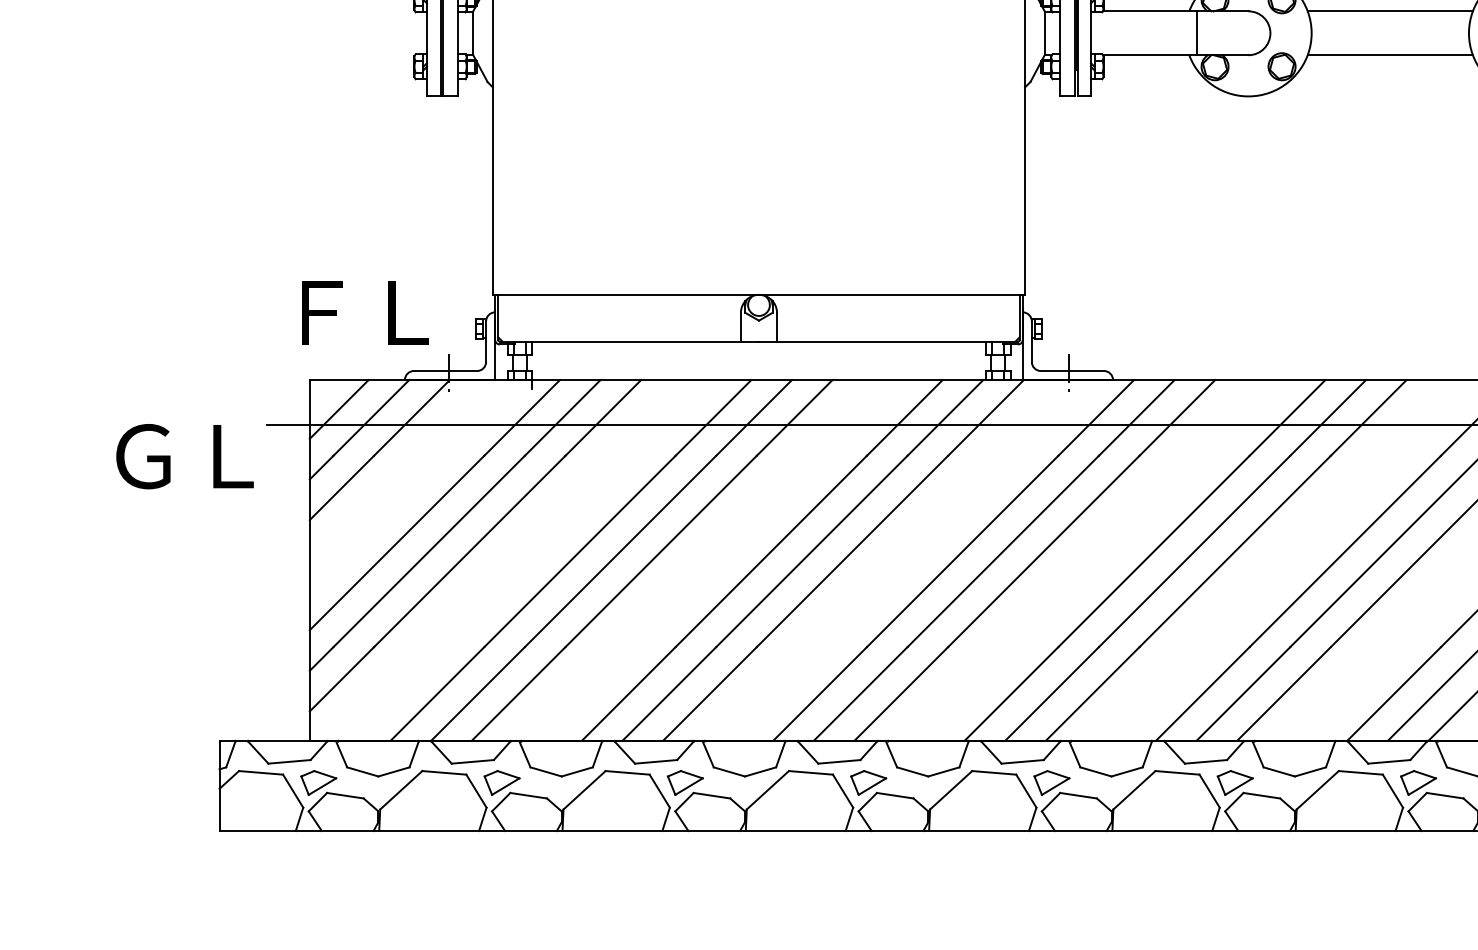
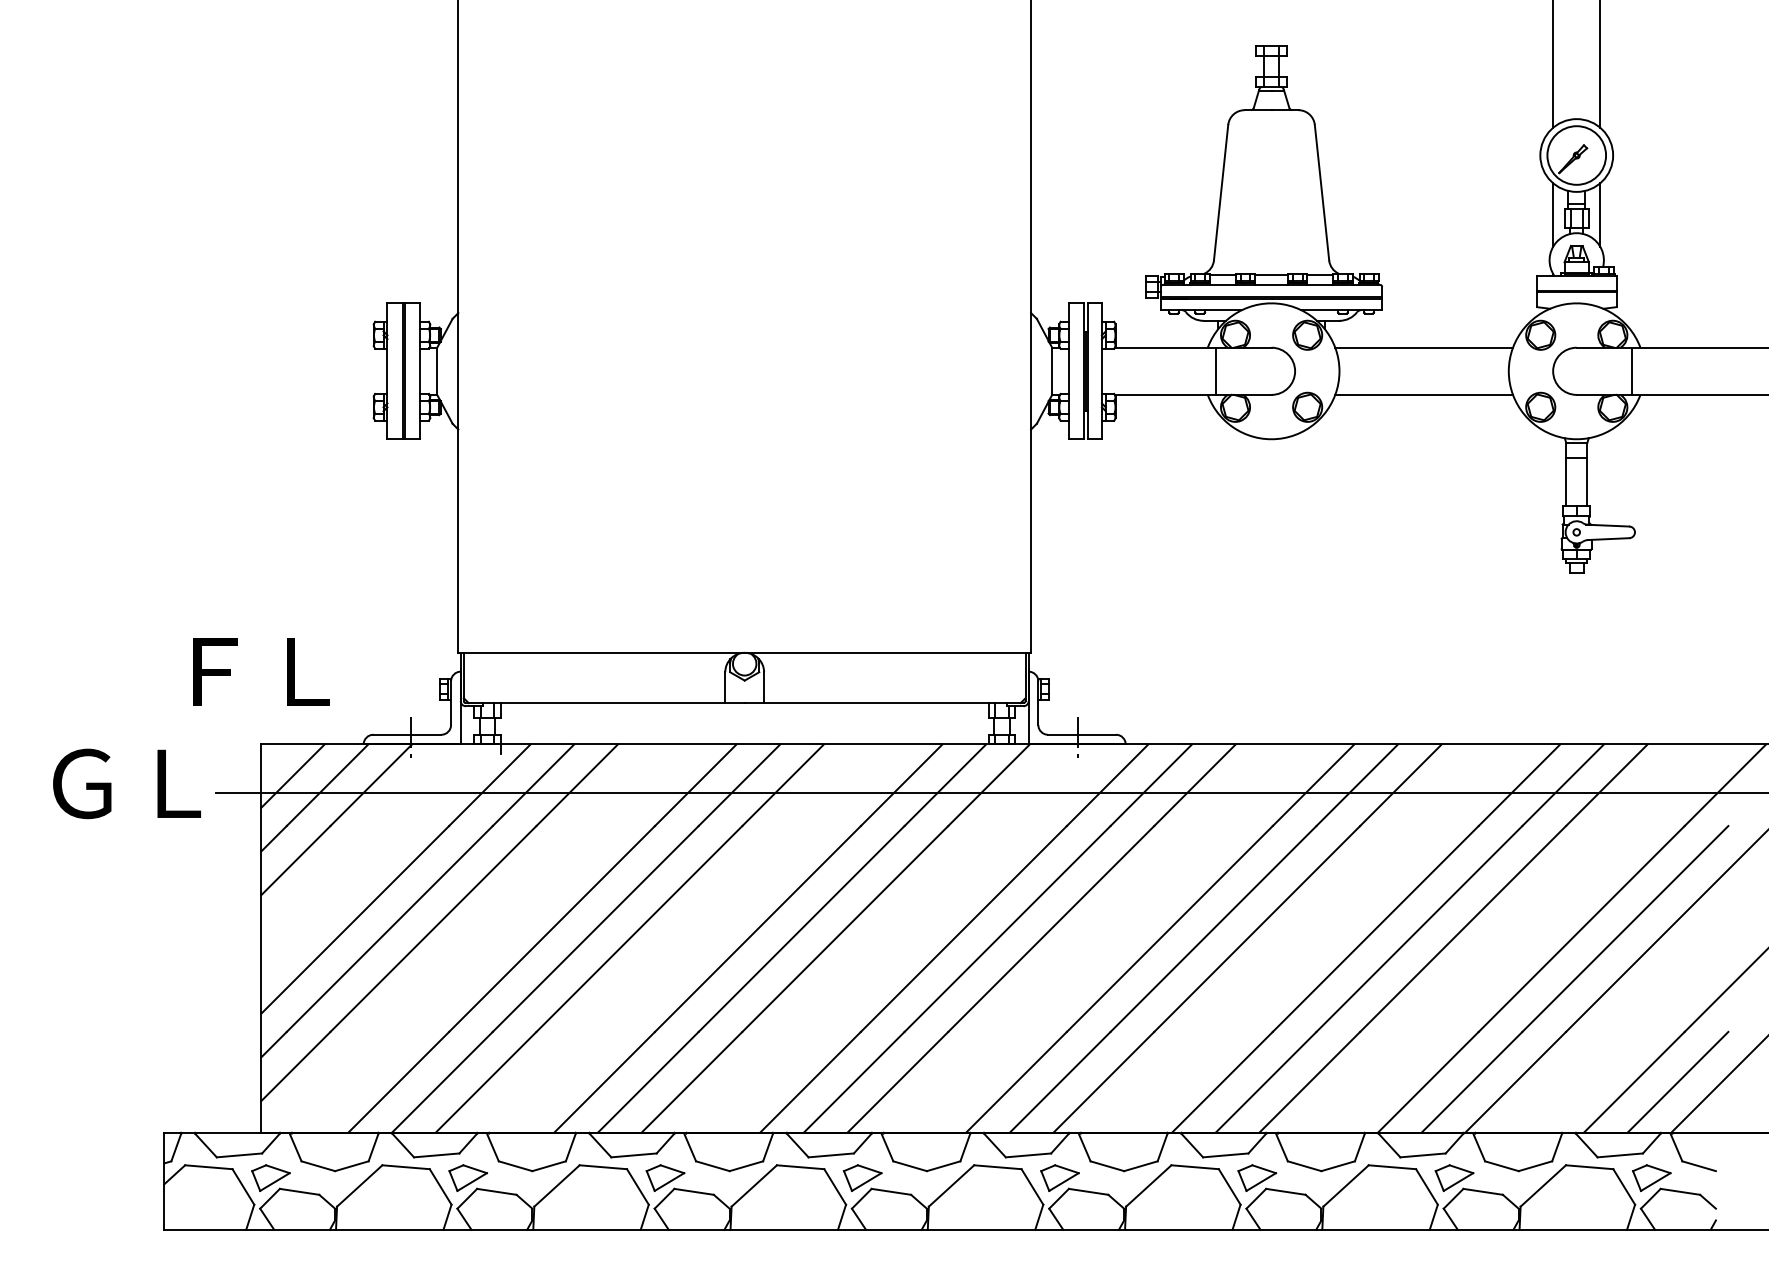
text: (364, 312) -> (261, 671), moved
text: (184, 456) -> (126, 783), moved

